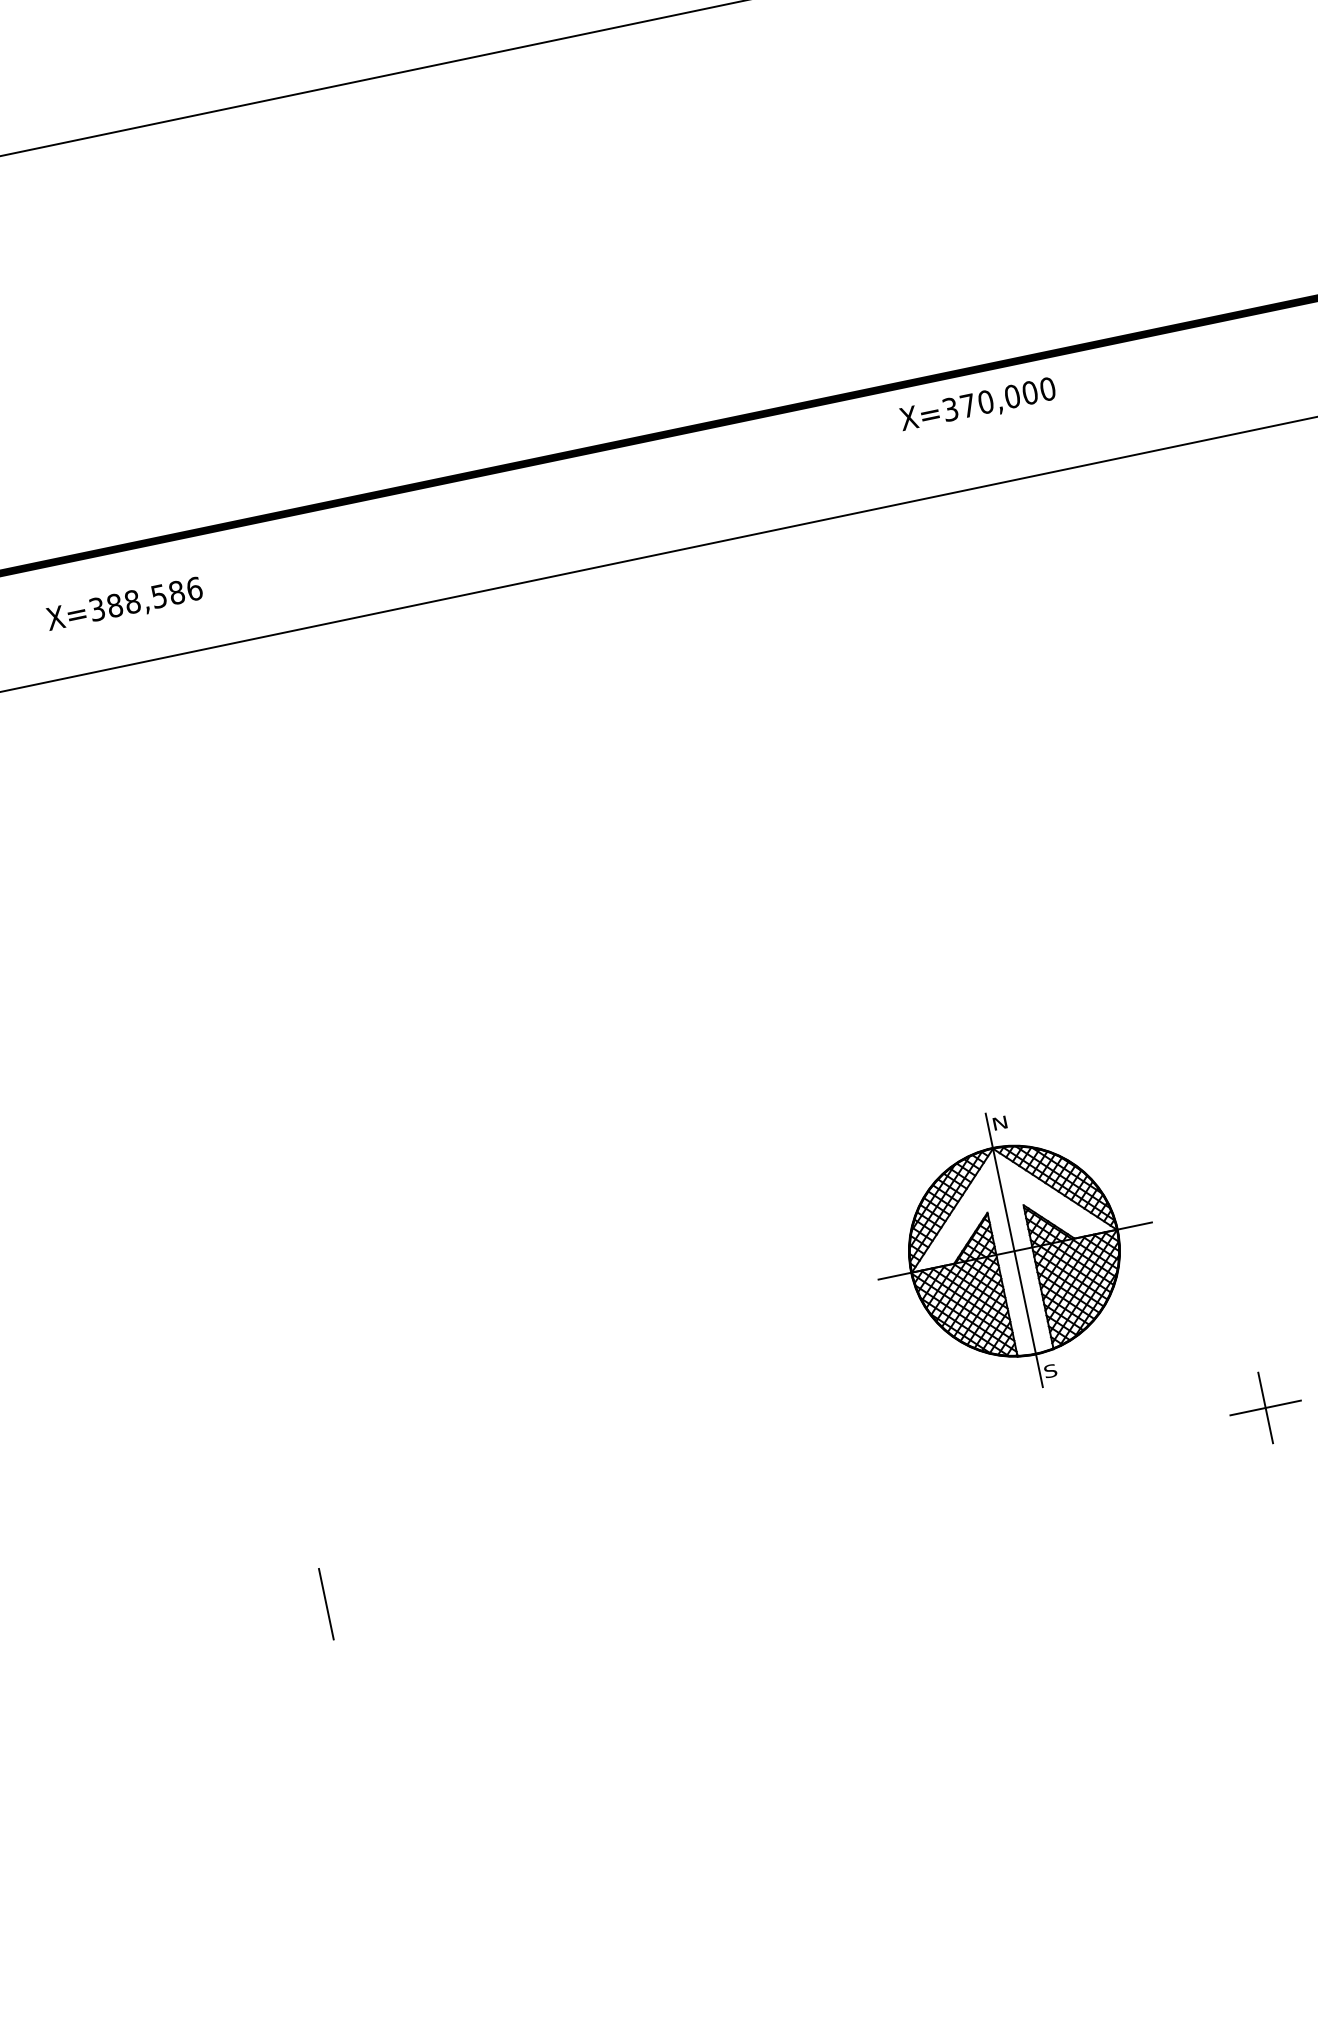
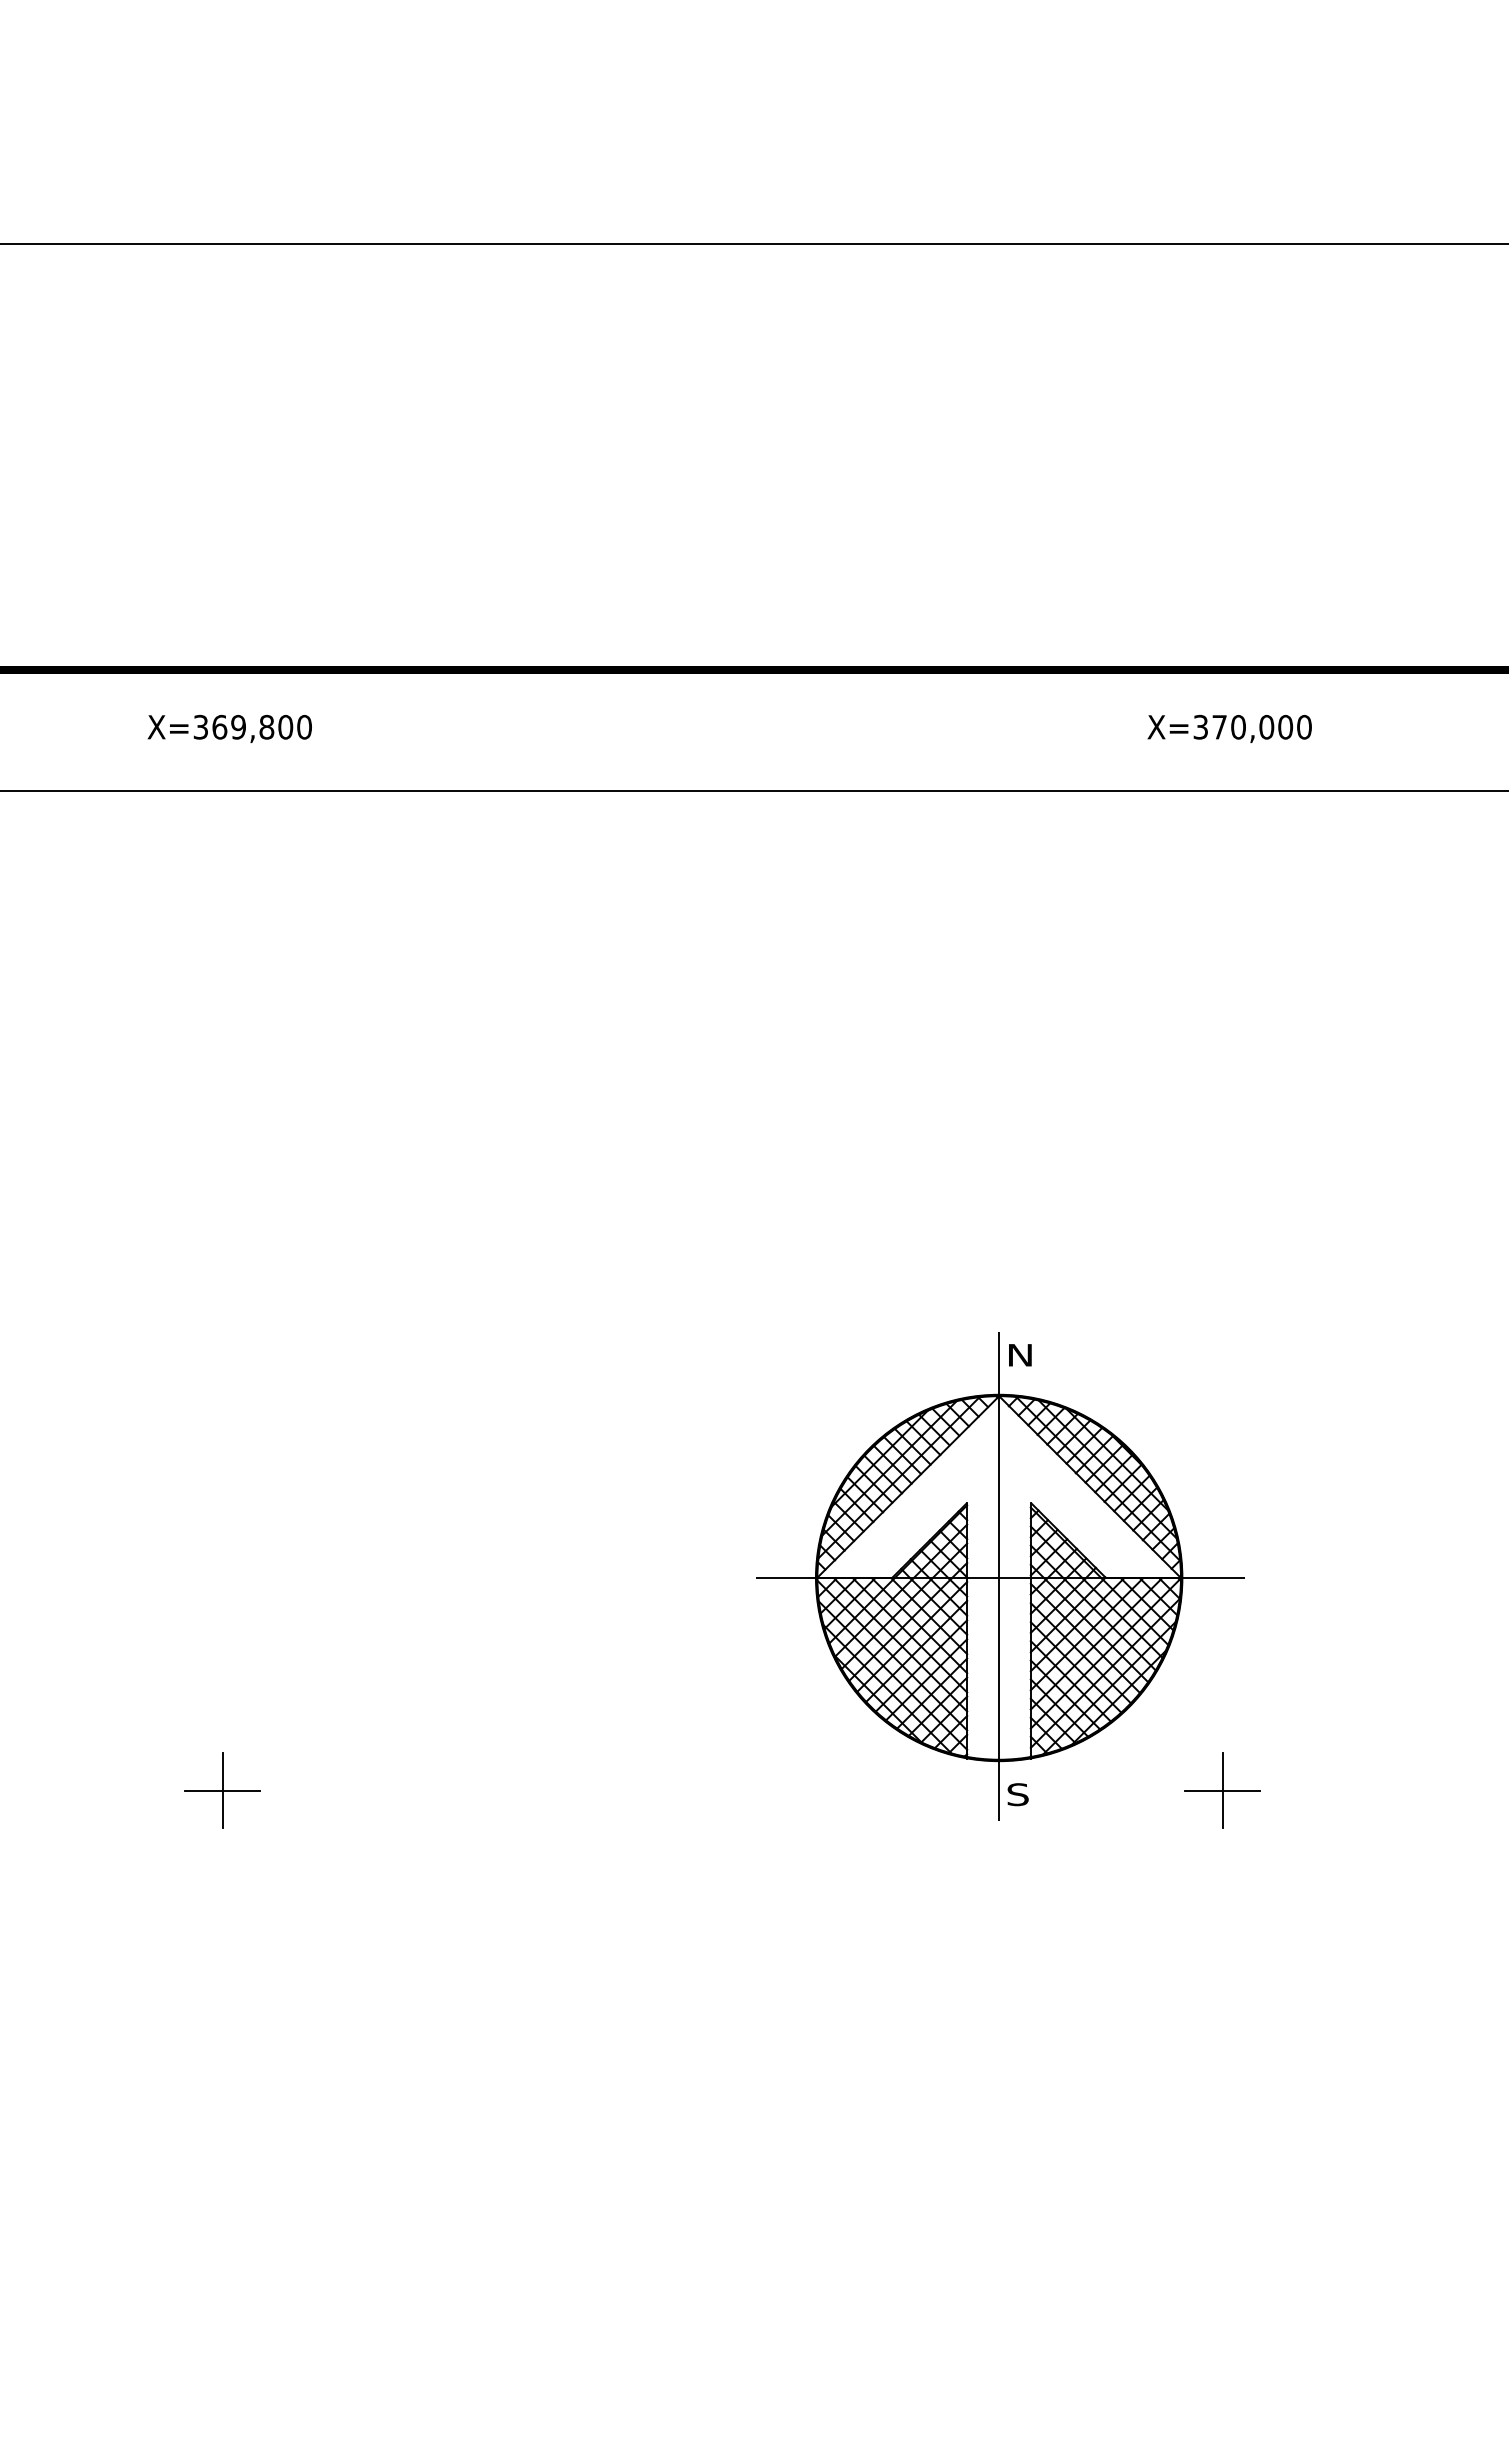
text: (977, 405) -> (1229, 728), moved
text: (154, 596) -> (262, 726), X=388,586 -> X=369,800
part: (1015, 1250) -> (1000, 1576), size x1.67
line: (326, 1603) -> (222, 1790), added

